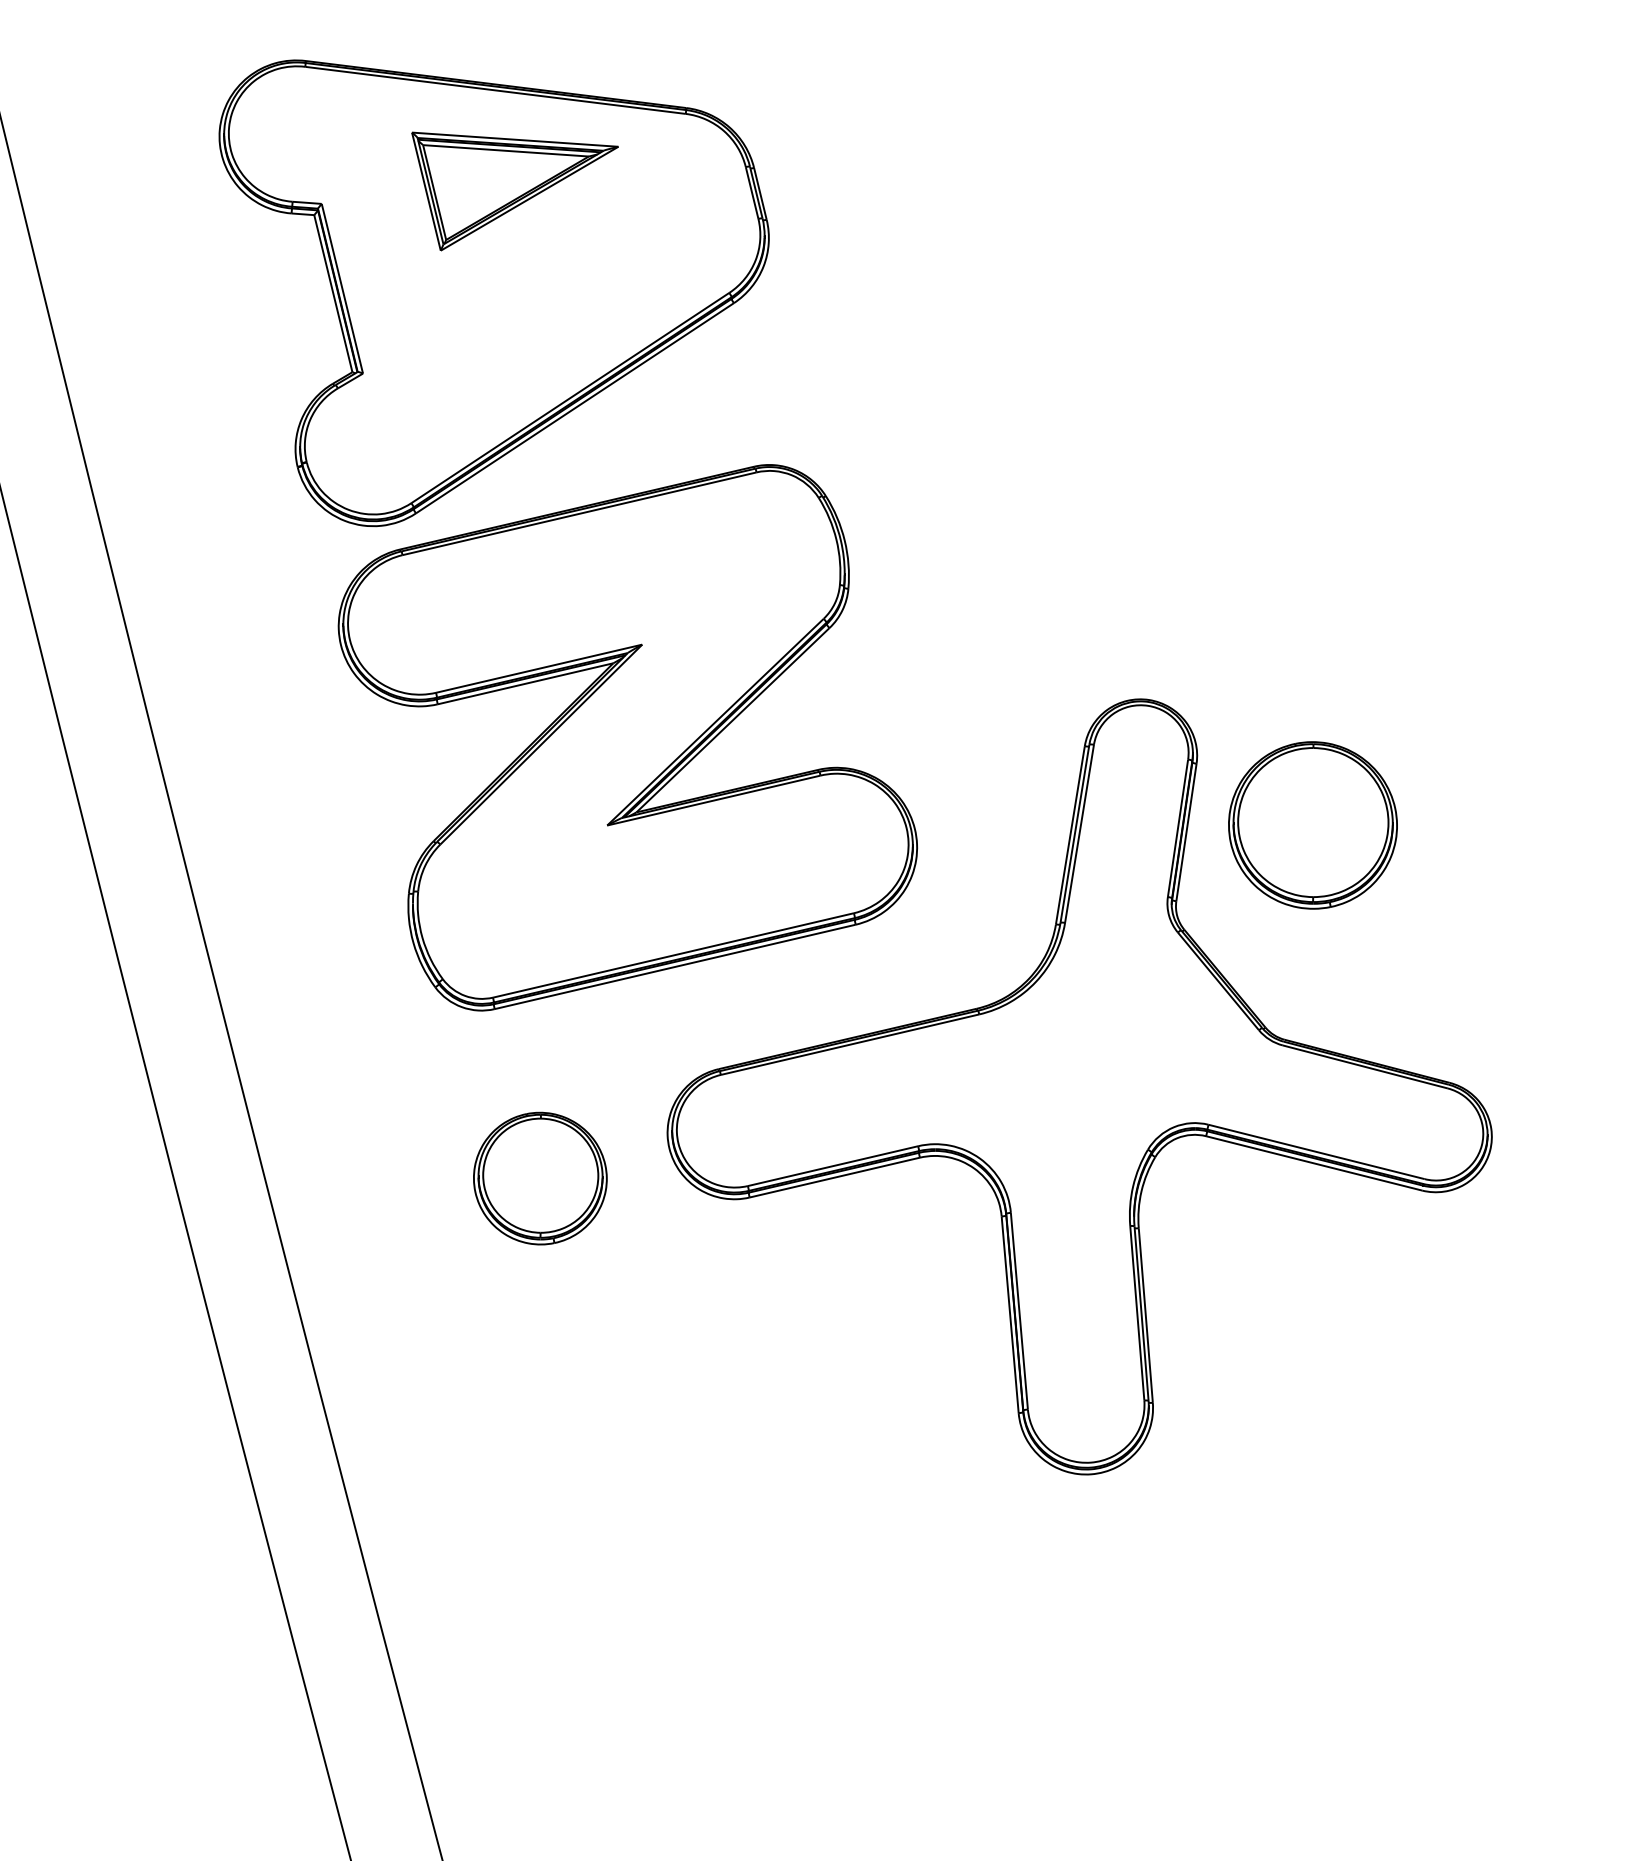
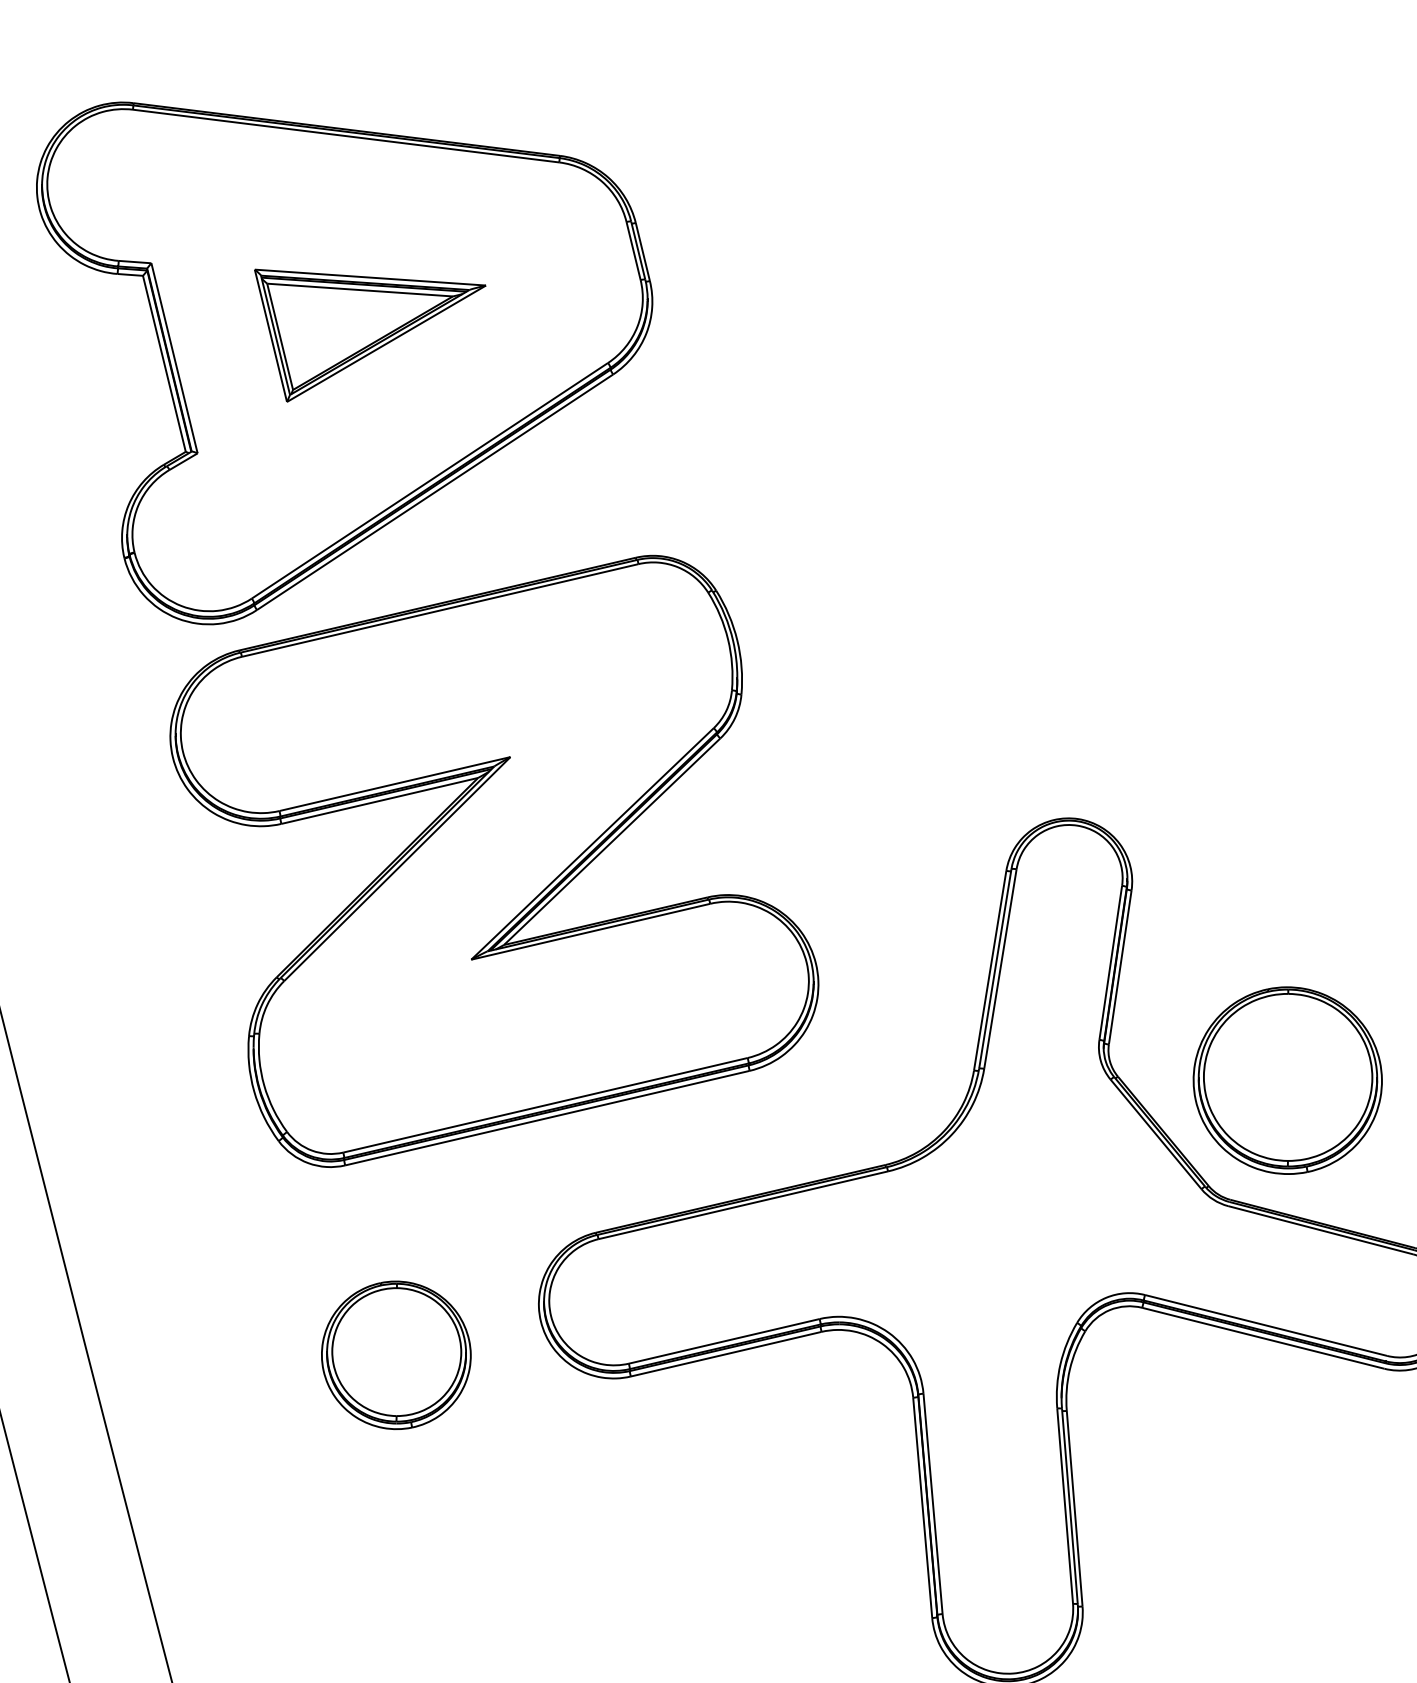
part: (514, 191) -> (369, 335), moved
part: (1312, 825) -> (1287, 1080), moved

